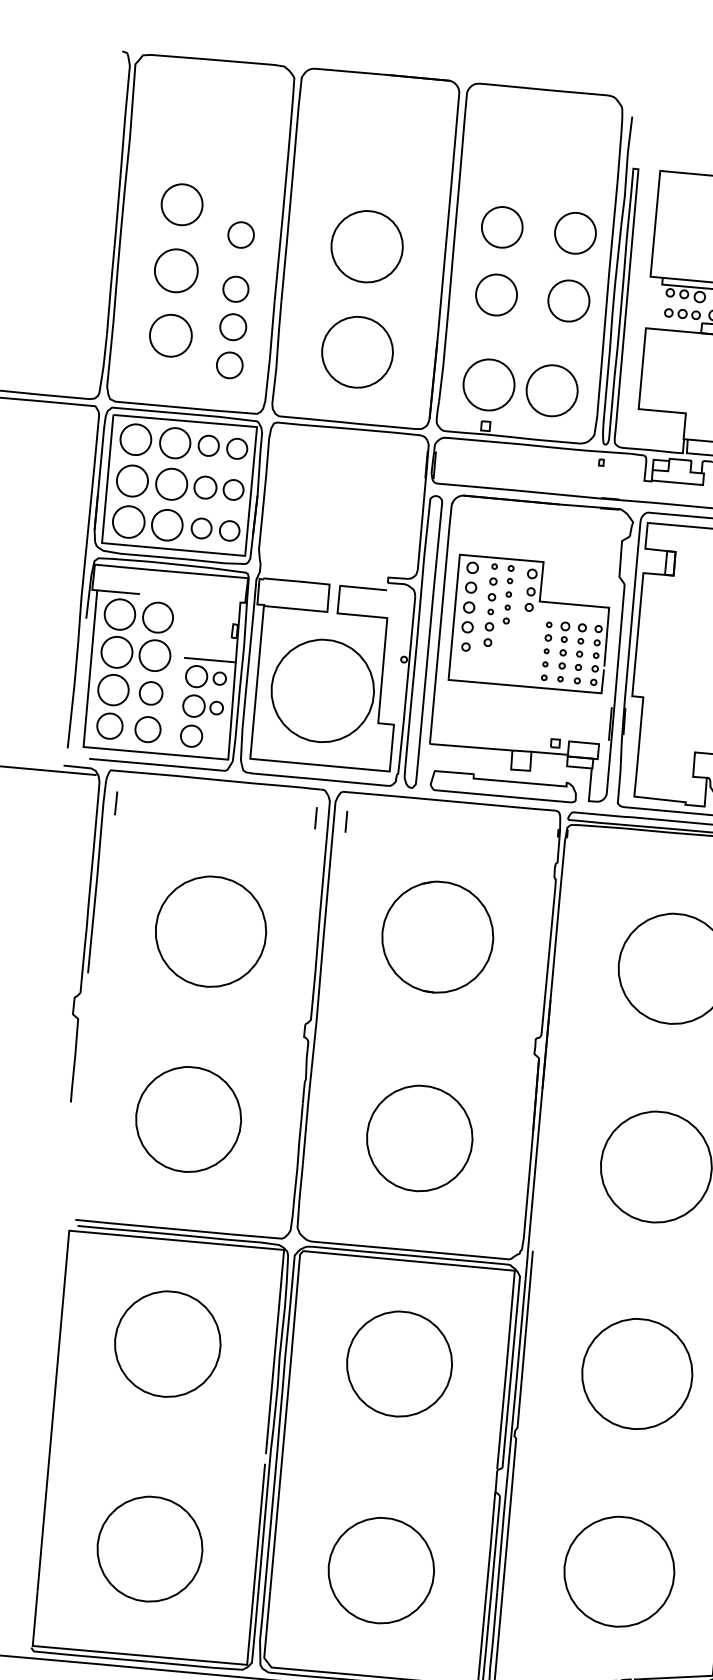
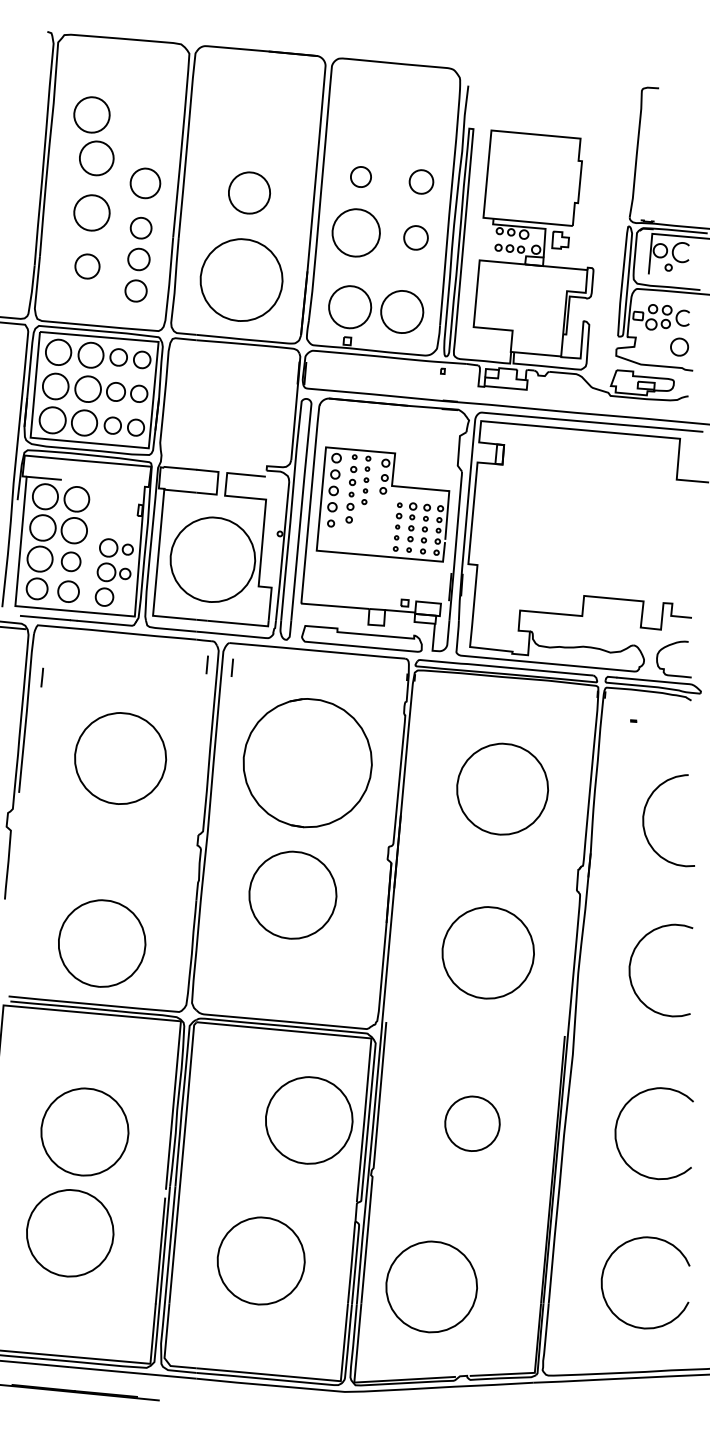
part: (175, 151) -> (91, 114), added
part: (501, 226) -> (360, 176), size x0.6
part: (575, 232) -> (421, 181), size x0.7
part: (241, 235) -> (145, 183), size x1.4
part: (367, 246) -> (249, 192), size x0.7
part: (496, 294) -> (356, 232), size x1.4
part: (568, 300) -> (415, 237), size x0.7
part: (170, 335) -> (87, 266), size x0.7
part: (357, 352) -> (241, 280), size x1.4
line: (210, 660) -> (120, 534), removed
line: (116, 803) -> (42, 677), moved
part: (437, 936) -> (307, 762), size x1.4
part: (189, 1119) -> (102, 943), moved
part: (419, 1137) -> (292, 894), moved
part: (167, 1343) -> (84, 1131), moved
part: (399, 1364) -> (309, 1120), moved
part: (637, 1373) -> (472, 1123), size x0.6
part: (150, 1549) -> (70, 1233), moved
part: (380, 1569) -> (260, 1260), moved
part: (619, 1571) -> (431, 1286), moved

